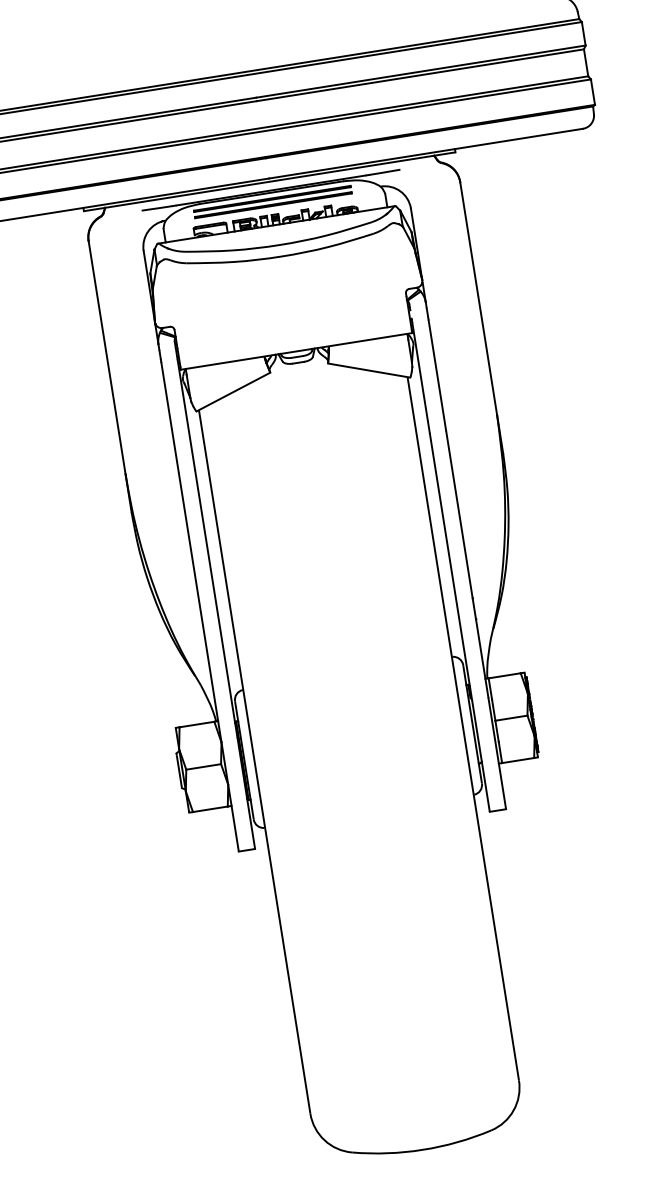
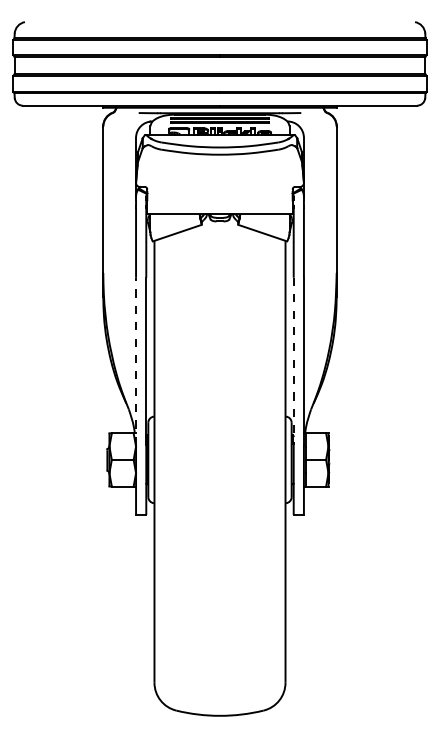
line: (450, 567) -> (293, 361), solid -> dashed
line: (200, 606) -> (136, 361), solid -> dashed

